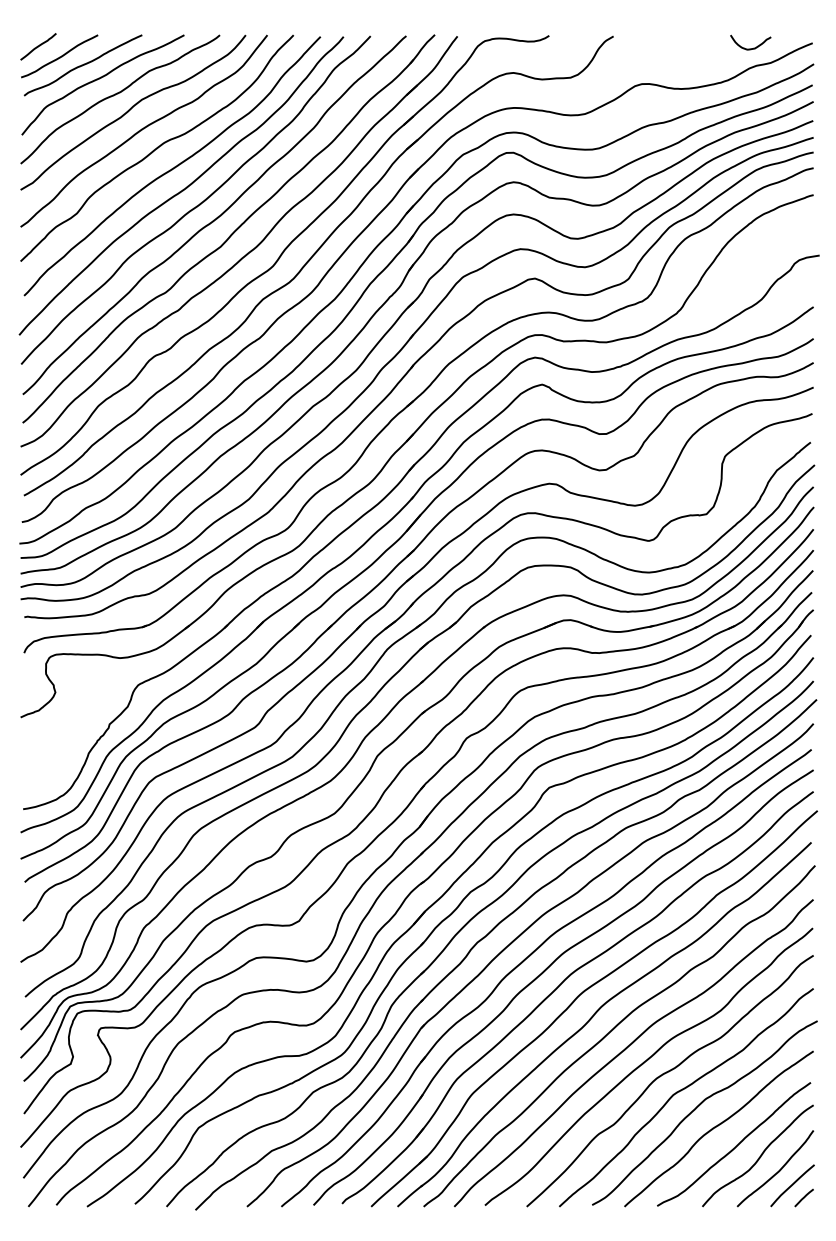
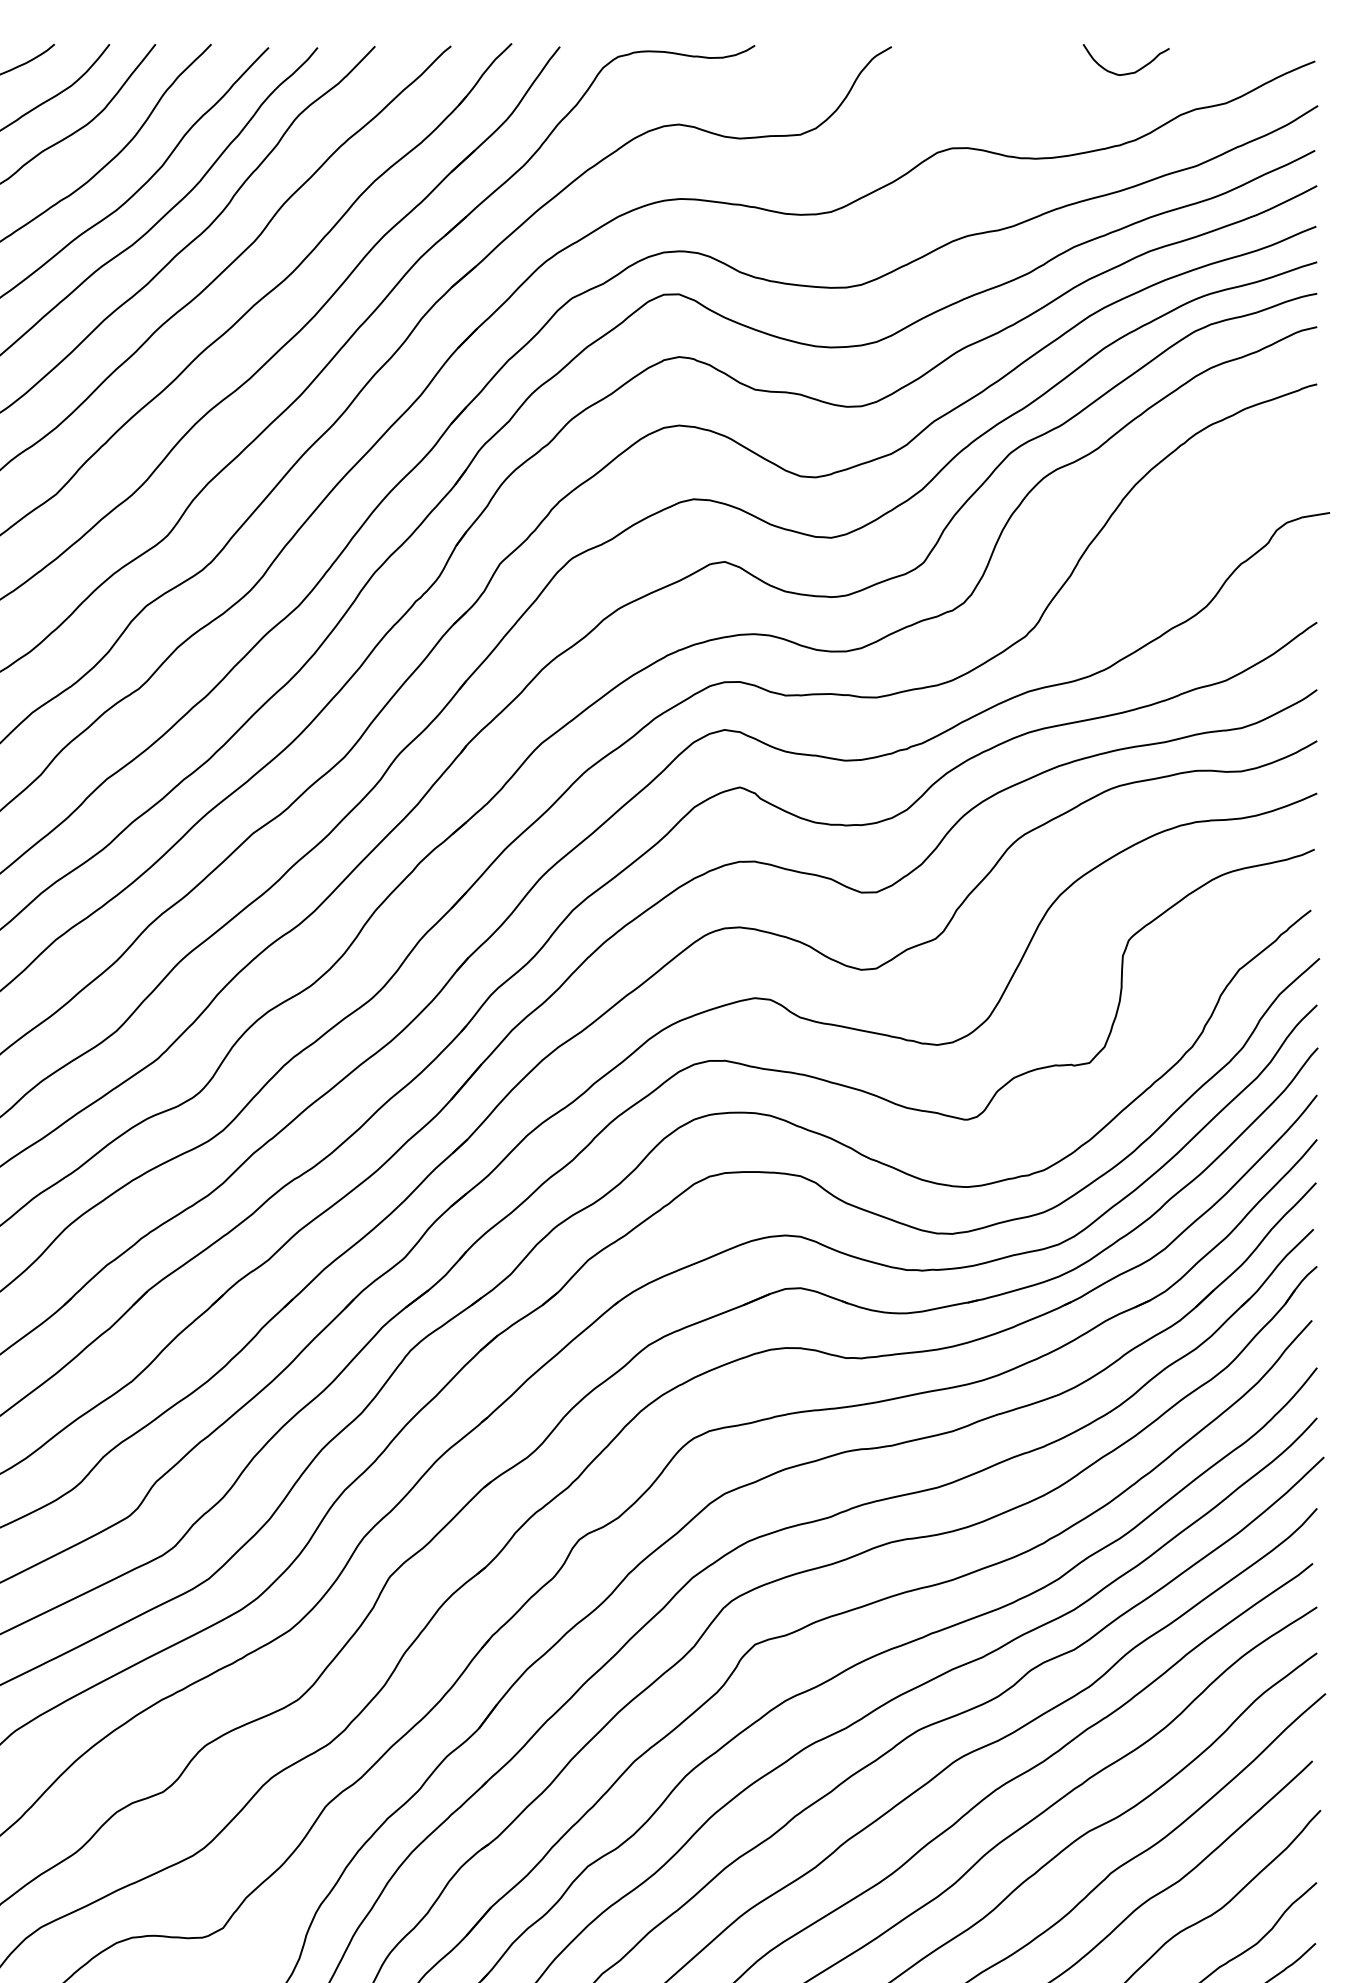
curve: (753, 47) -> (1131, 70), moved

